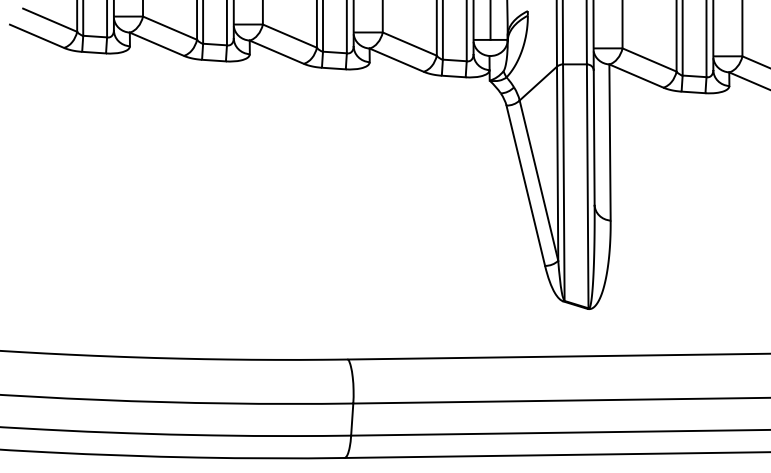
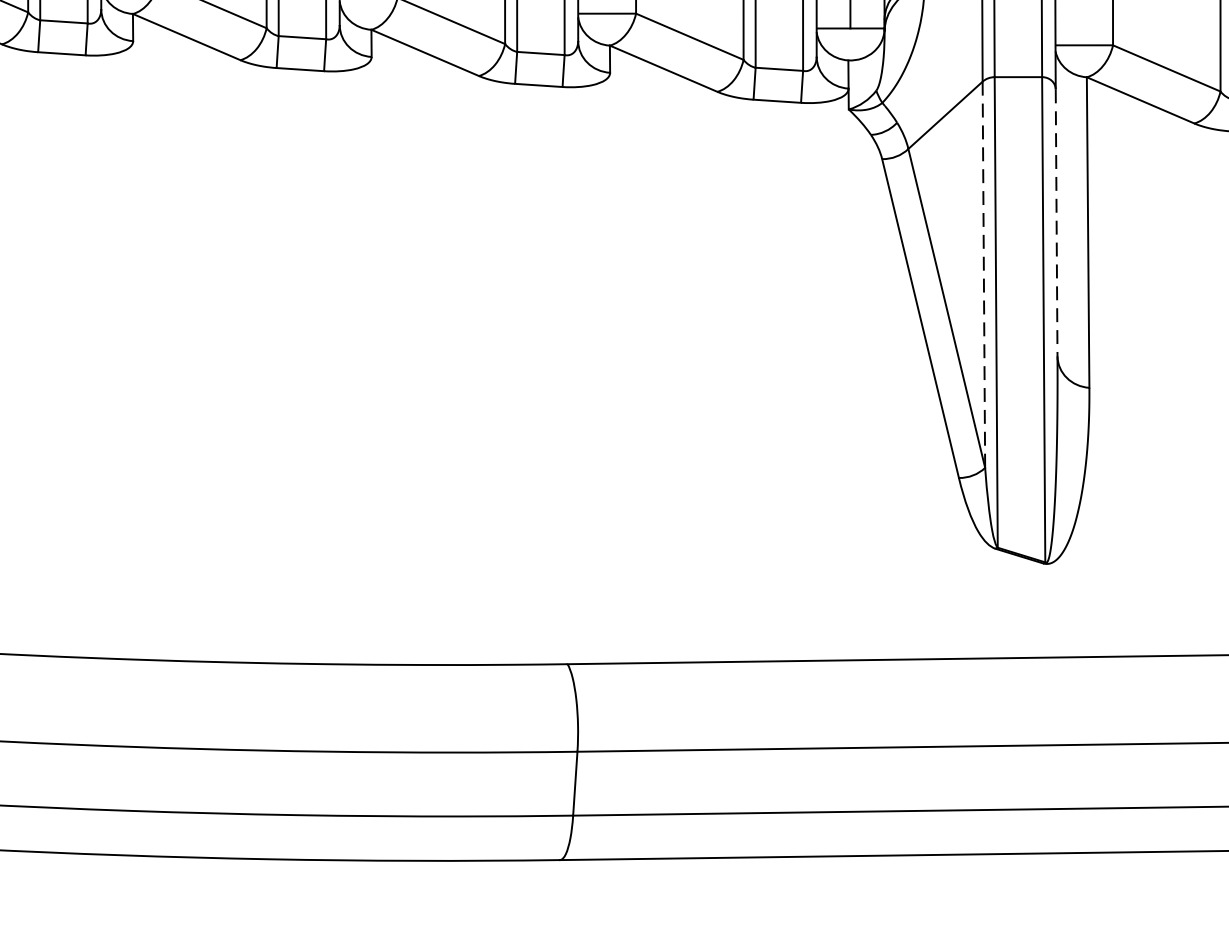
line: (594, 138) -> (1057, 224), solid -> dashed
line: (557, 164) -> (983, 276), solid -> dashed

